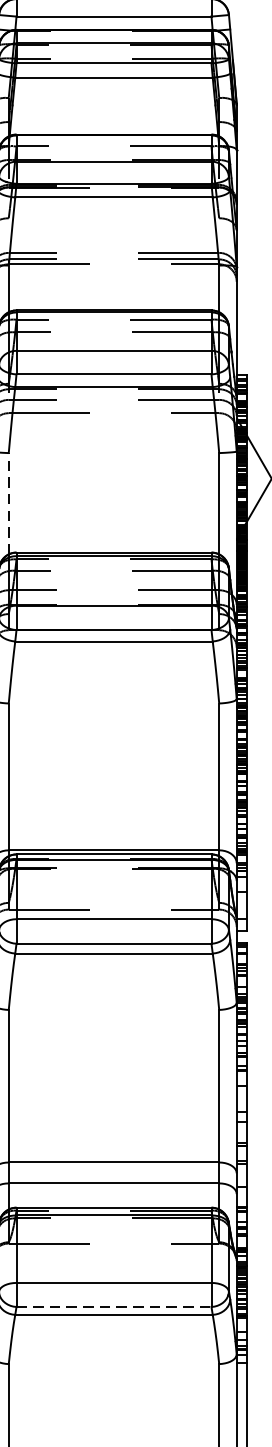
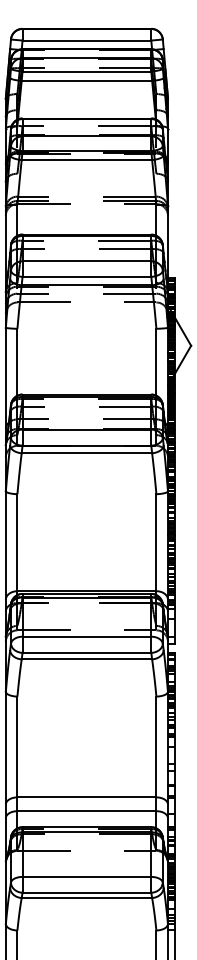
line: (8, 502) -> (17, 361), dashed -> solid
line: (114, 1306) -> (87, 892), dashed -> solid

